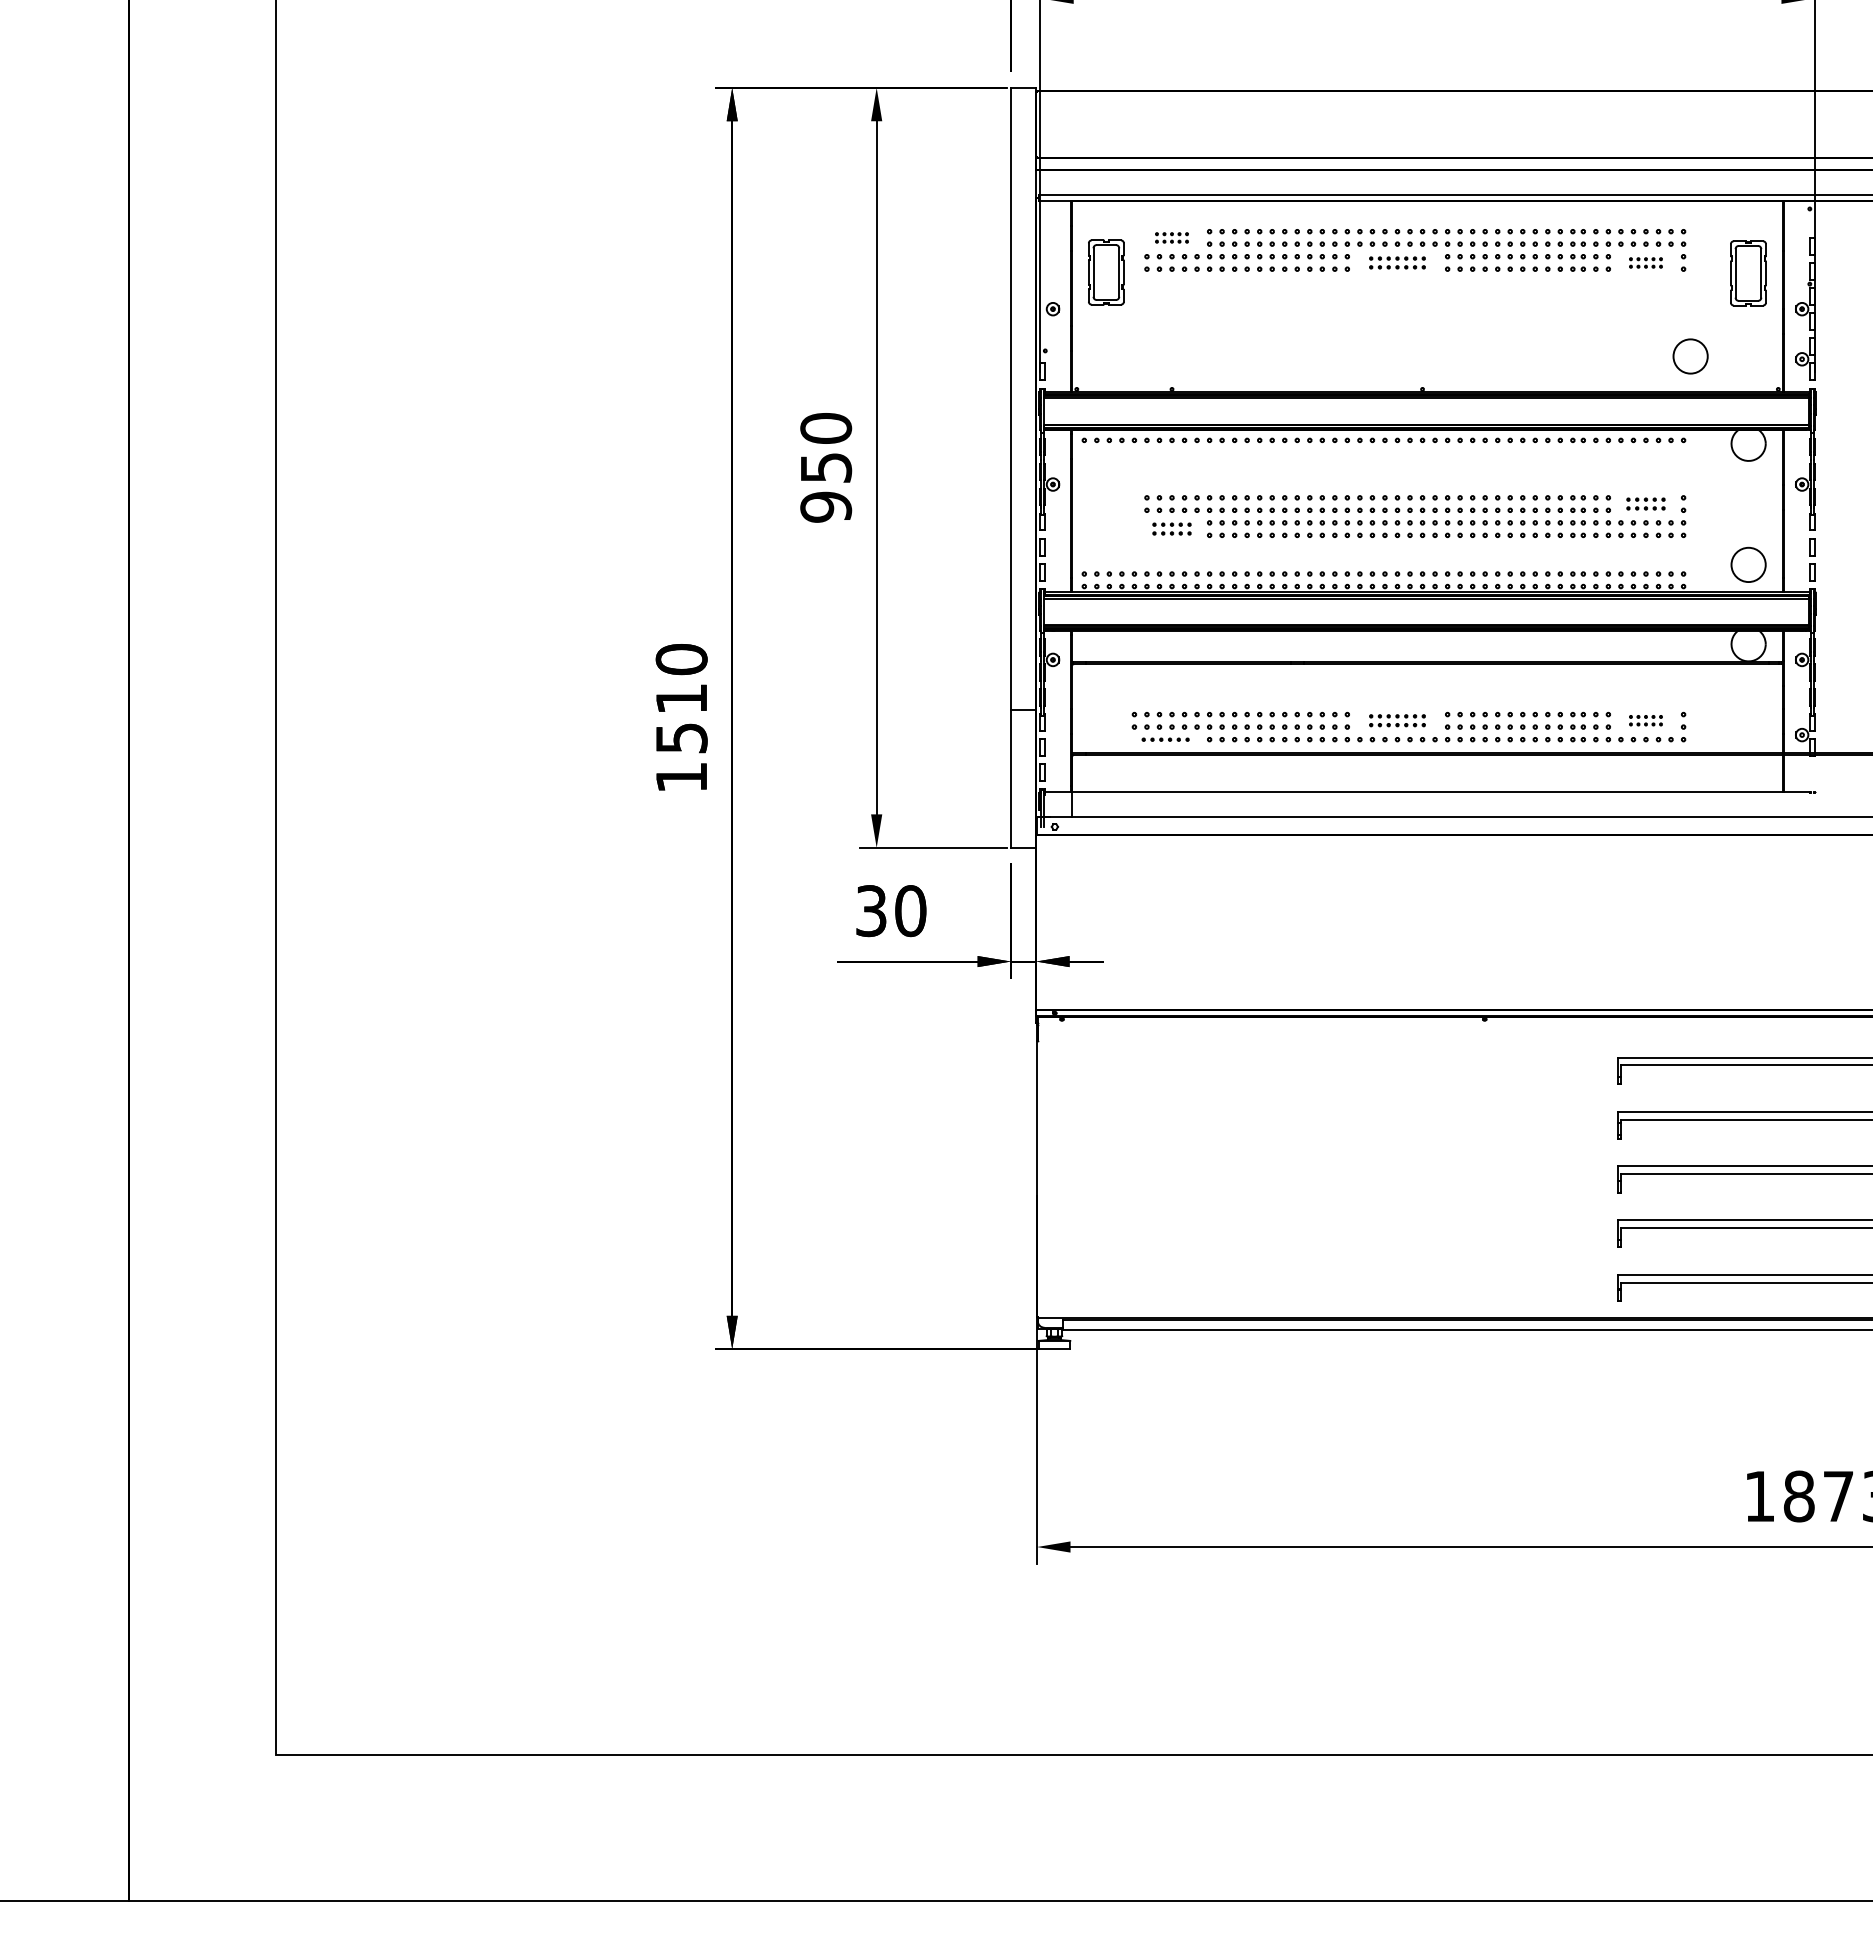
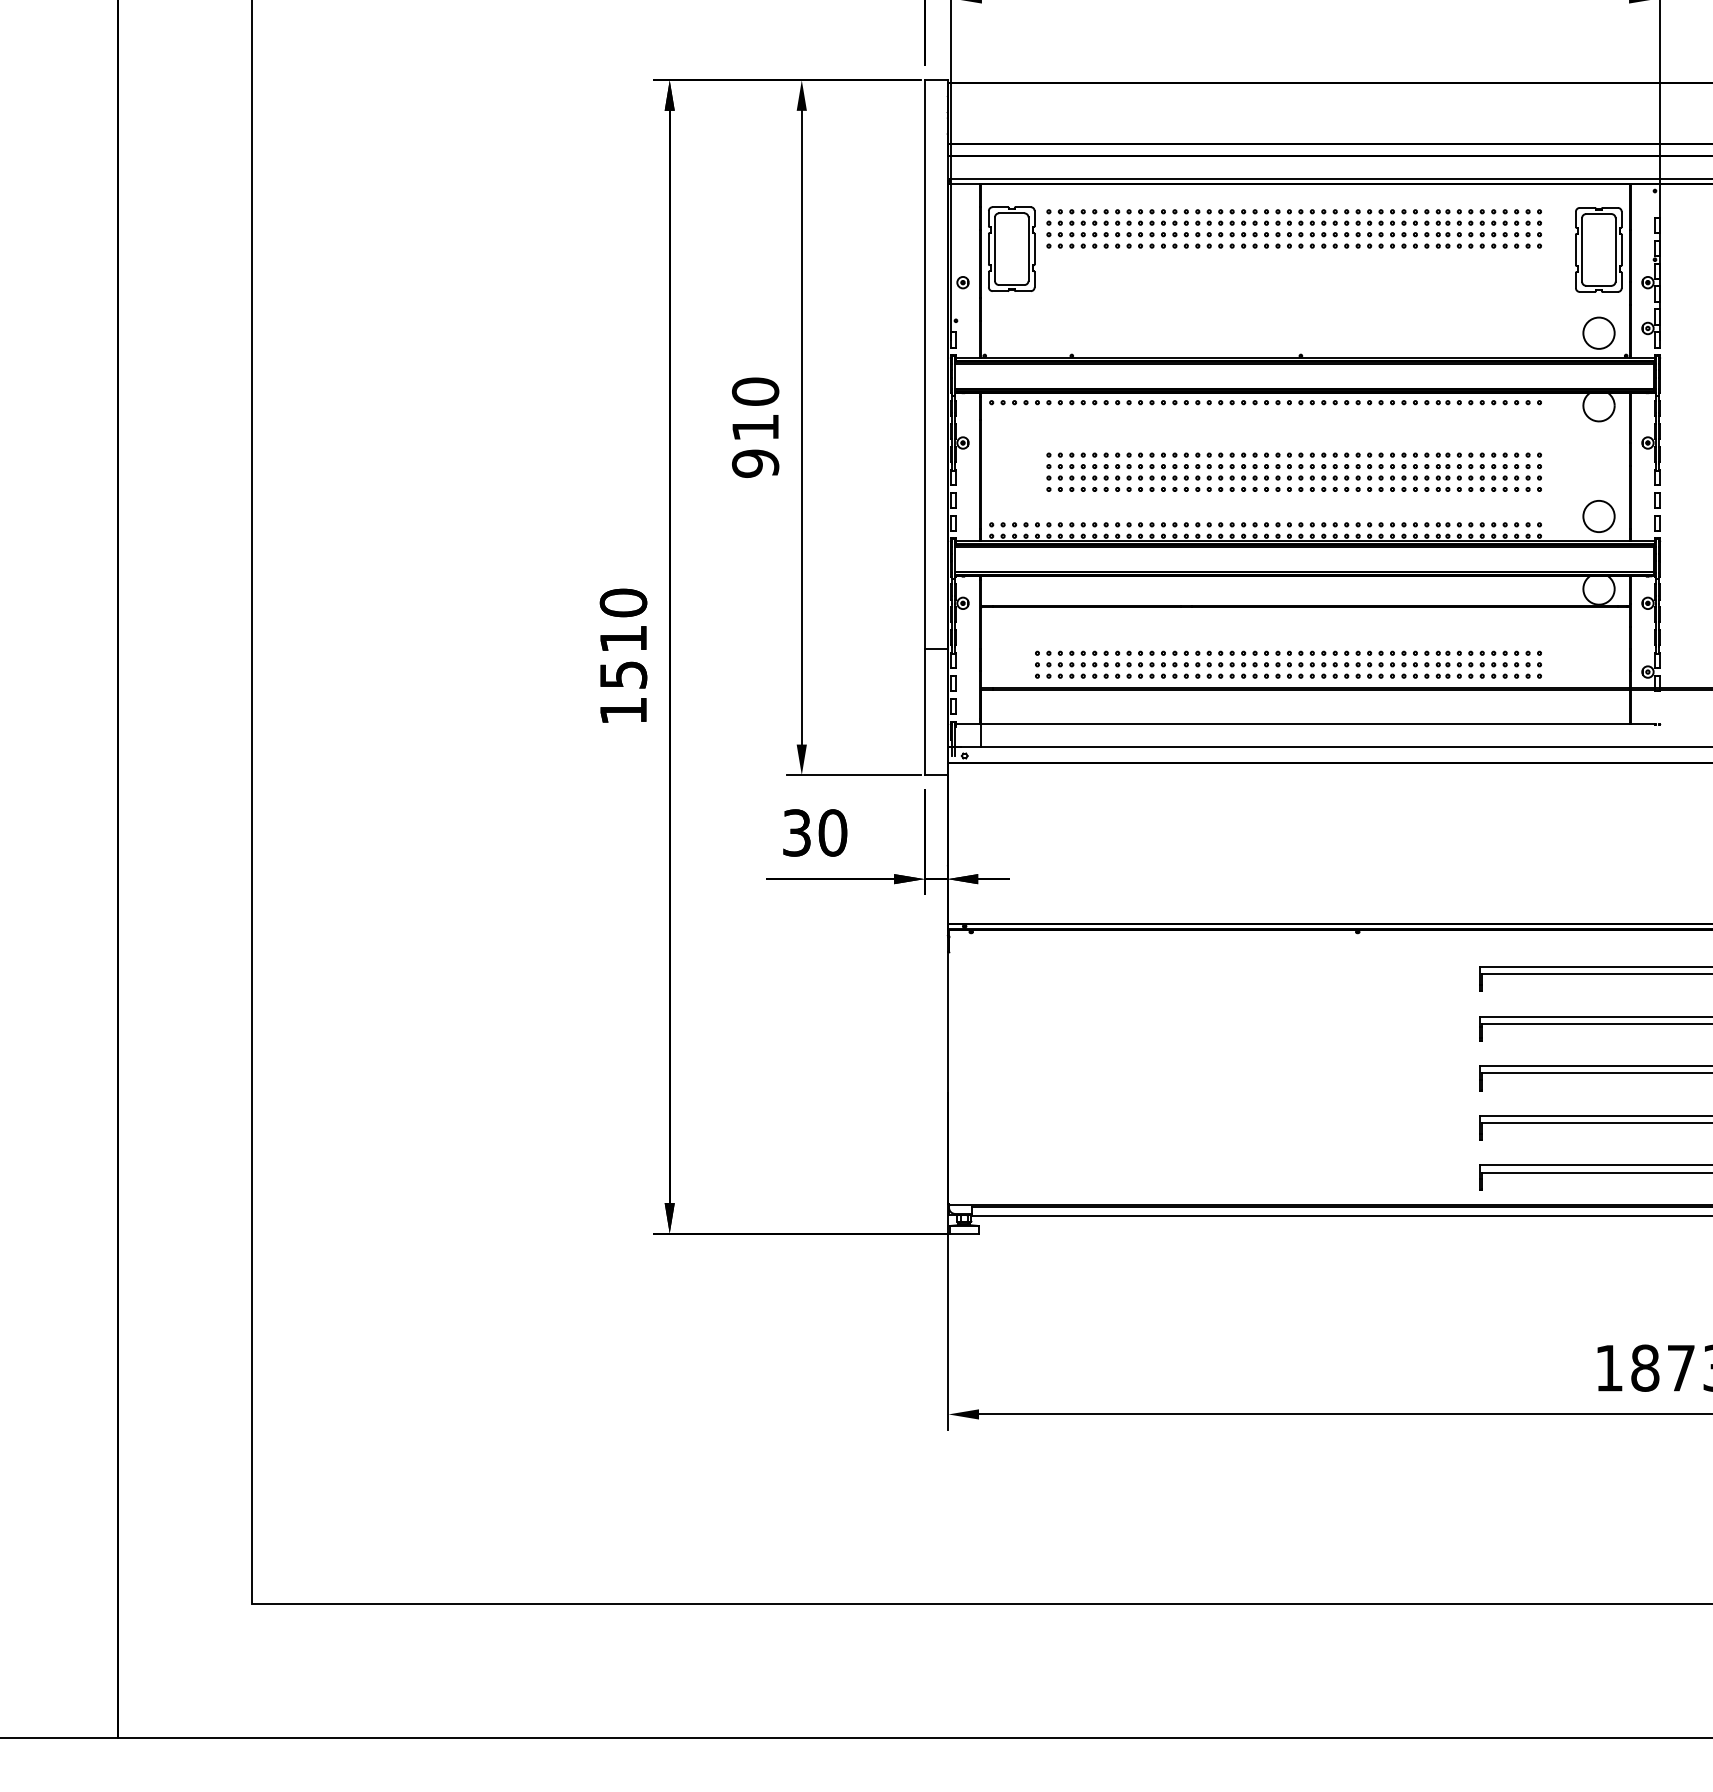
part: (1171, 237) -> (1071, 217), size x1.67
part: (1397, 262) -> (1277, 239), size x1.43
part: (1645, 262) -> (1504, 239), size x1.67
part: (1106, 272) -> (1011, 249), size x1.43
part: (1748, 273) -> (1598, 250), size x1.43
circle: (1690, 356) -> (1598, 333), moved
text: (826, 467) -> (755, 427), 950 -> 910
part: (1645, 503) -> (1504, 460), size x1.43
part: (1171, 528) -> (1071, 483), size x1.43
part: (1397, 720) -> (1277, 658), size x1.43
part: (1645, 720) -> (1504, 658), size x1.67
part: (1165, 739) -> (1065, 676), size x1.43

